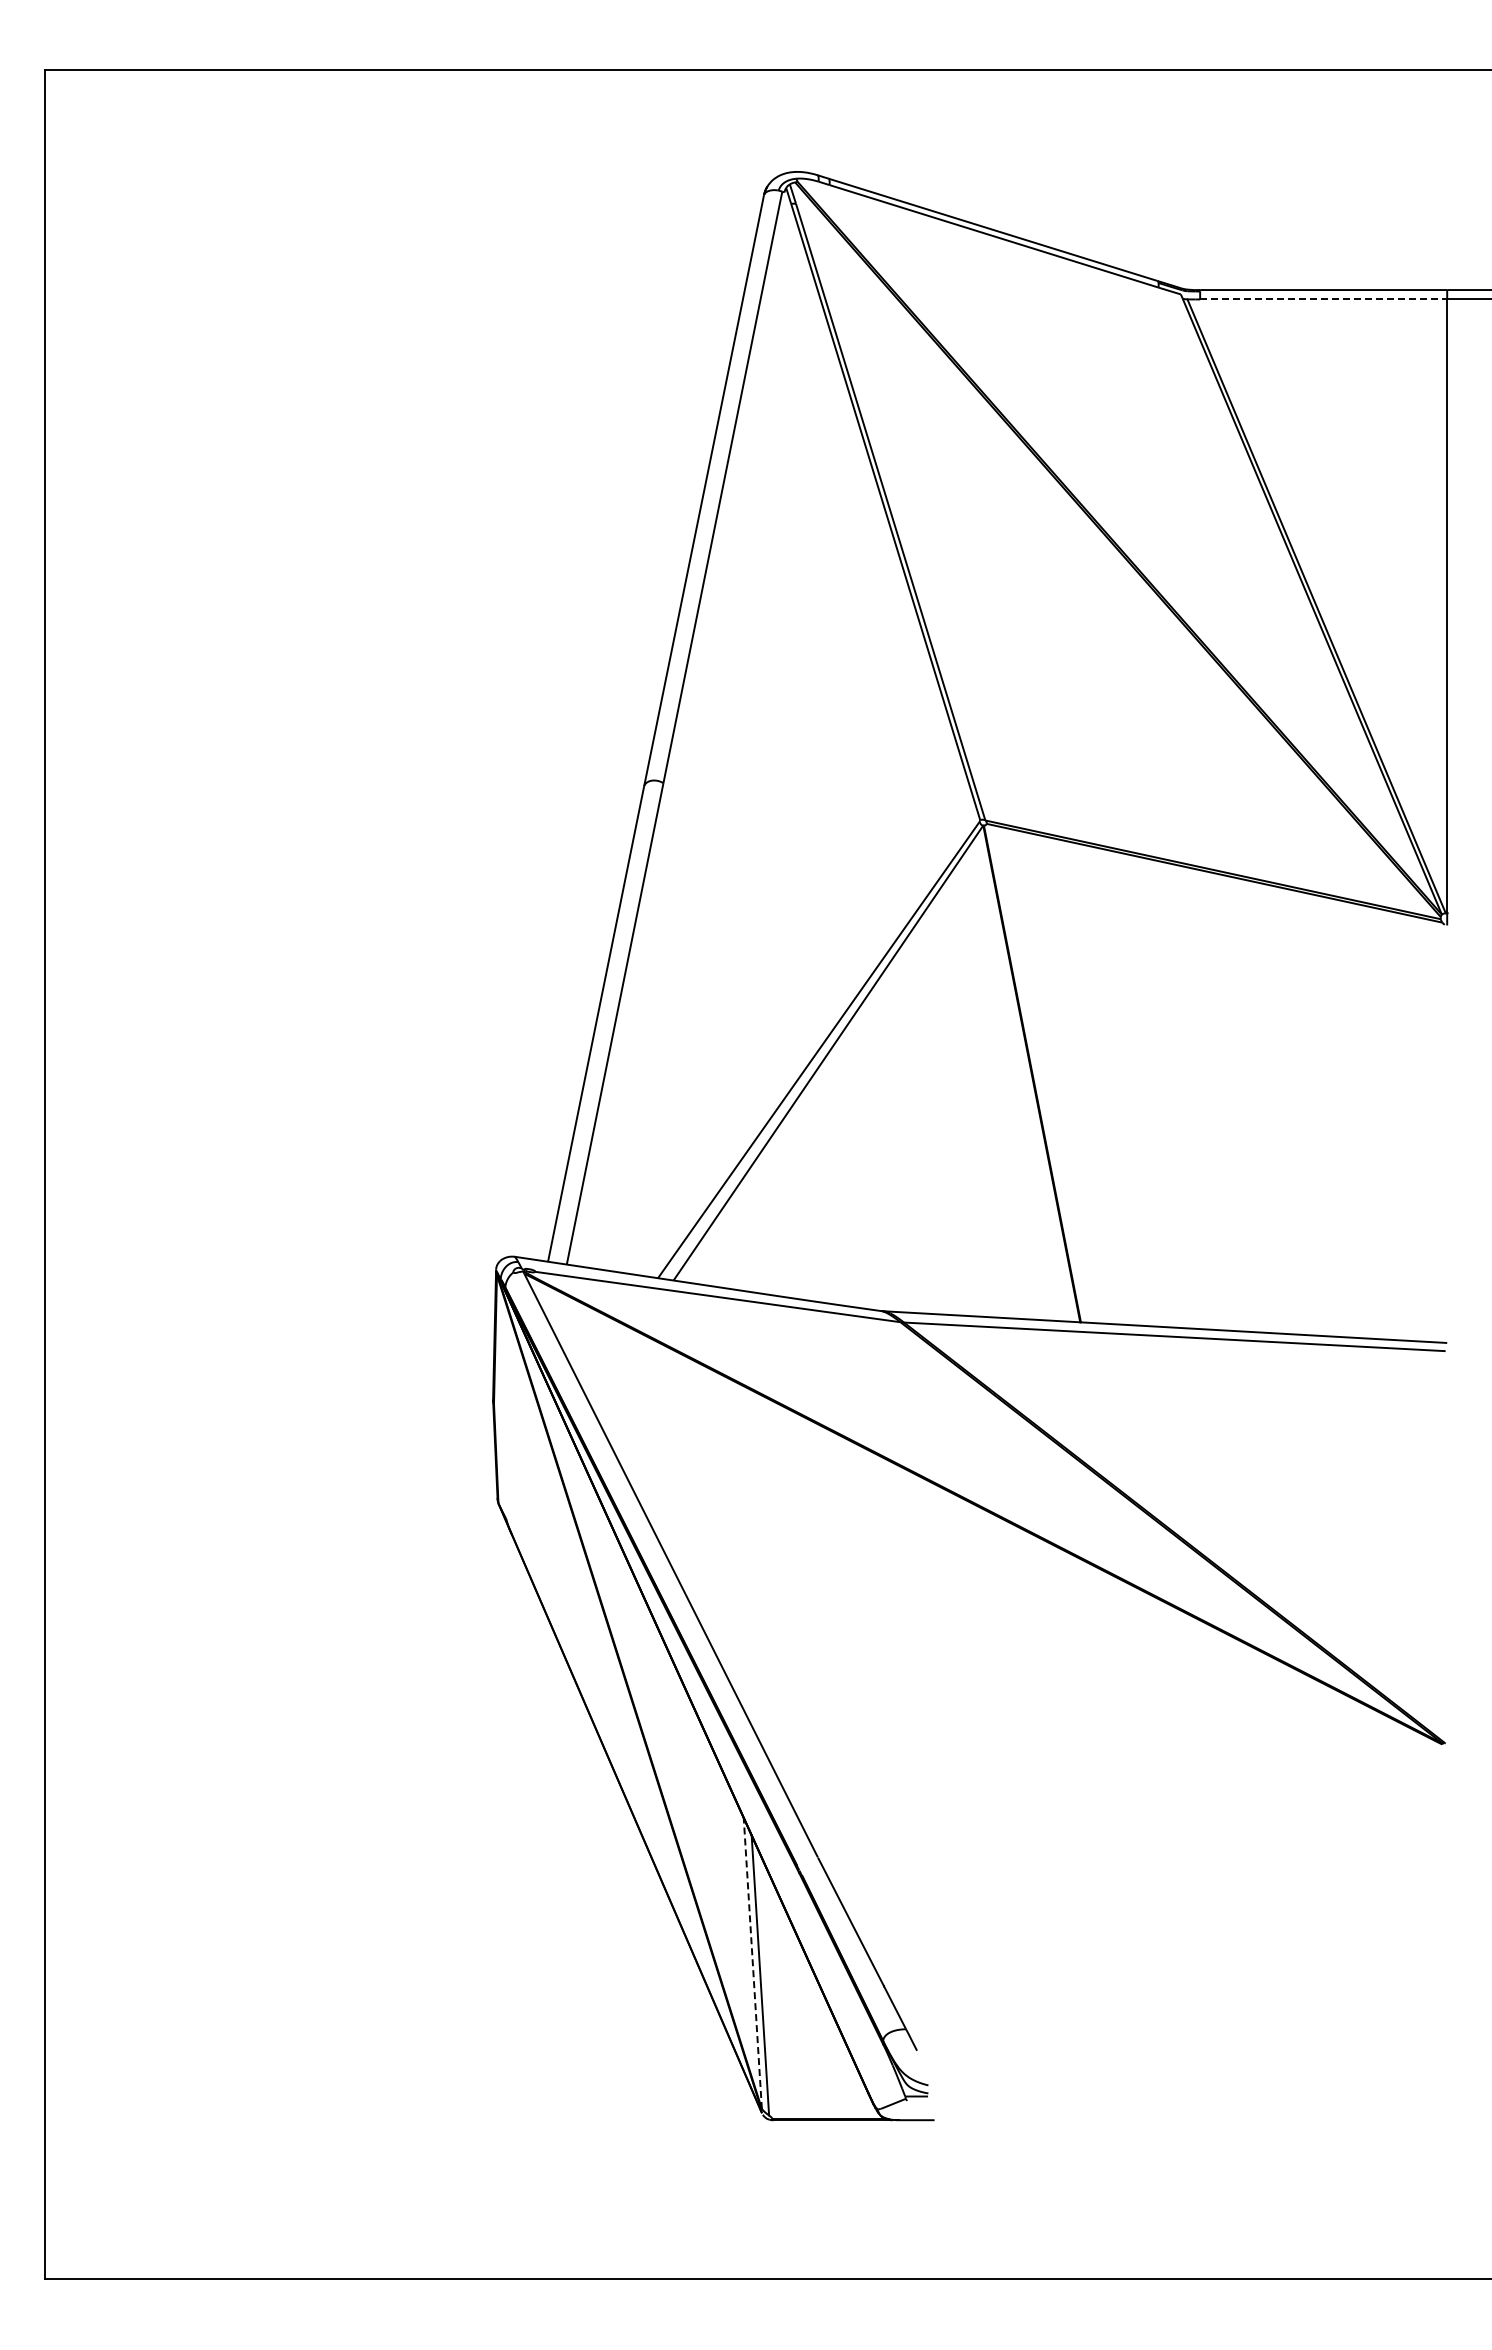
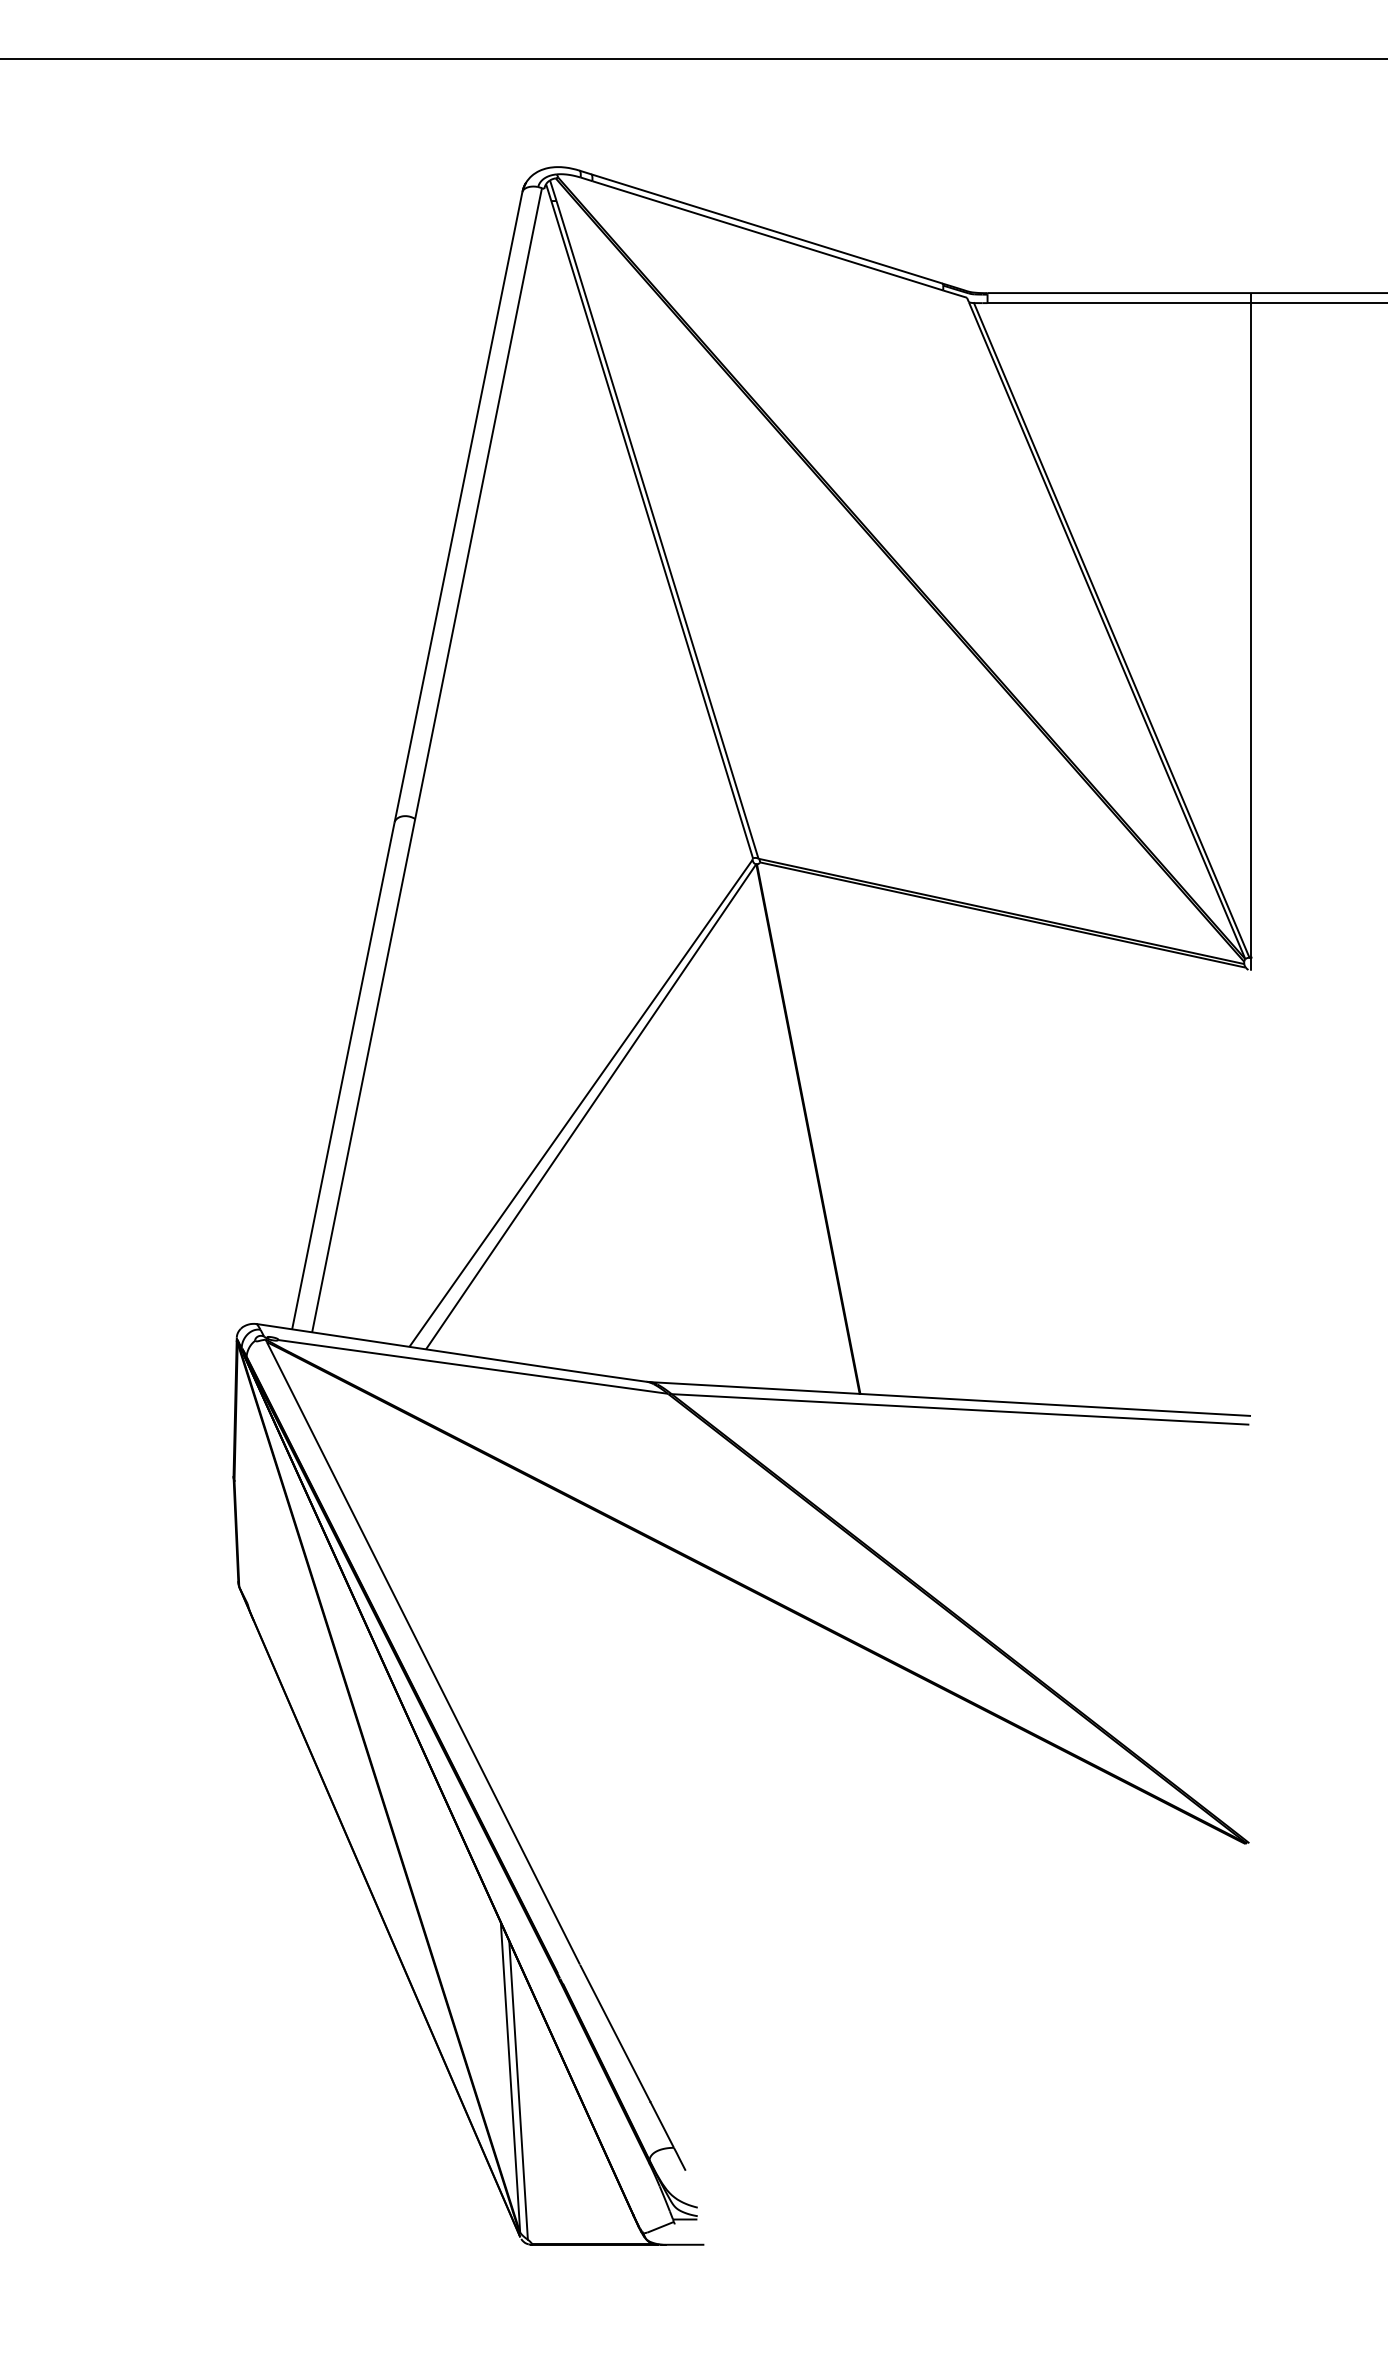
line: (1323, 299) -> (1119, 303), dashed -> solid
line: (752, 1963) -> (510, 2077), dashed -> solid

